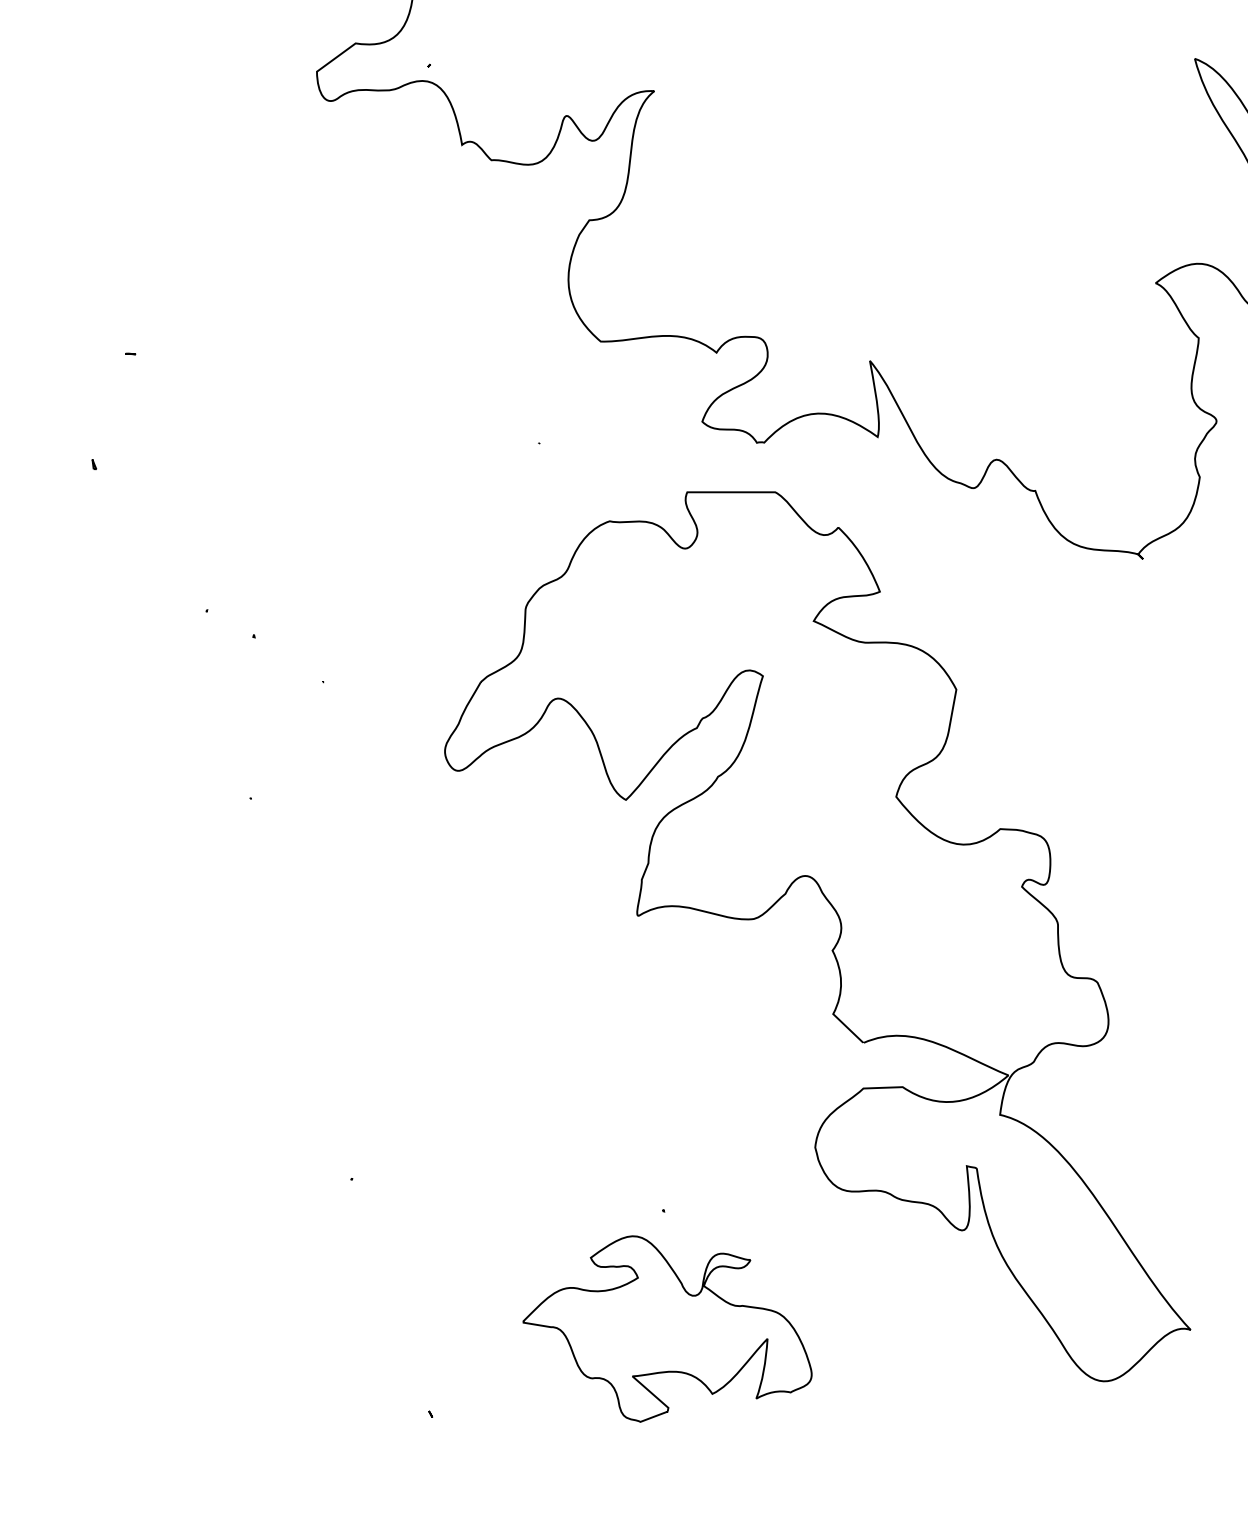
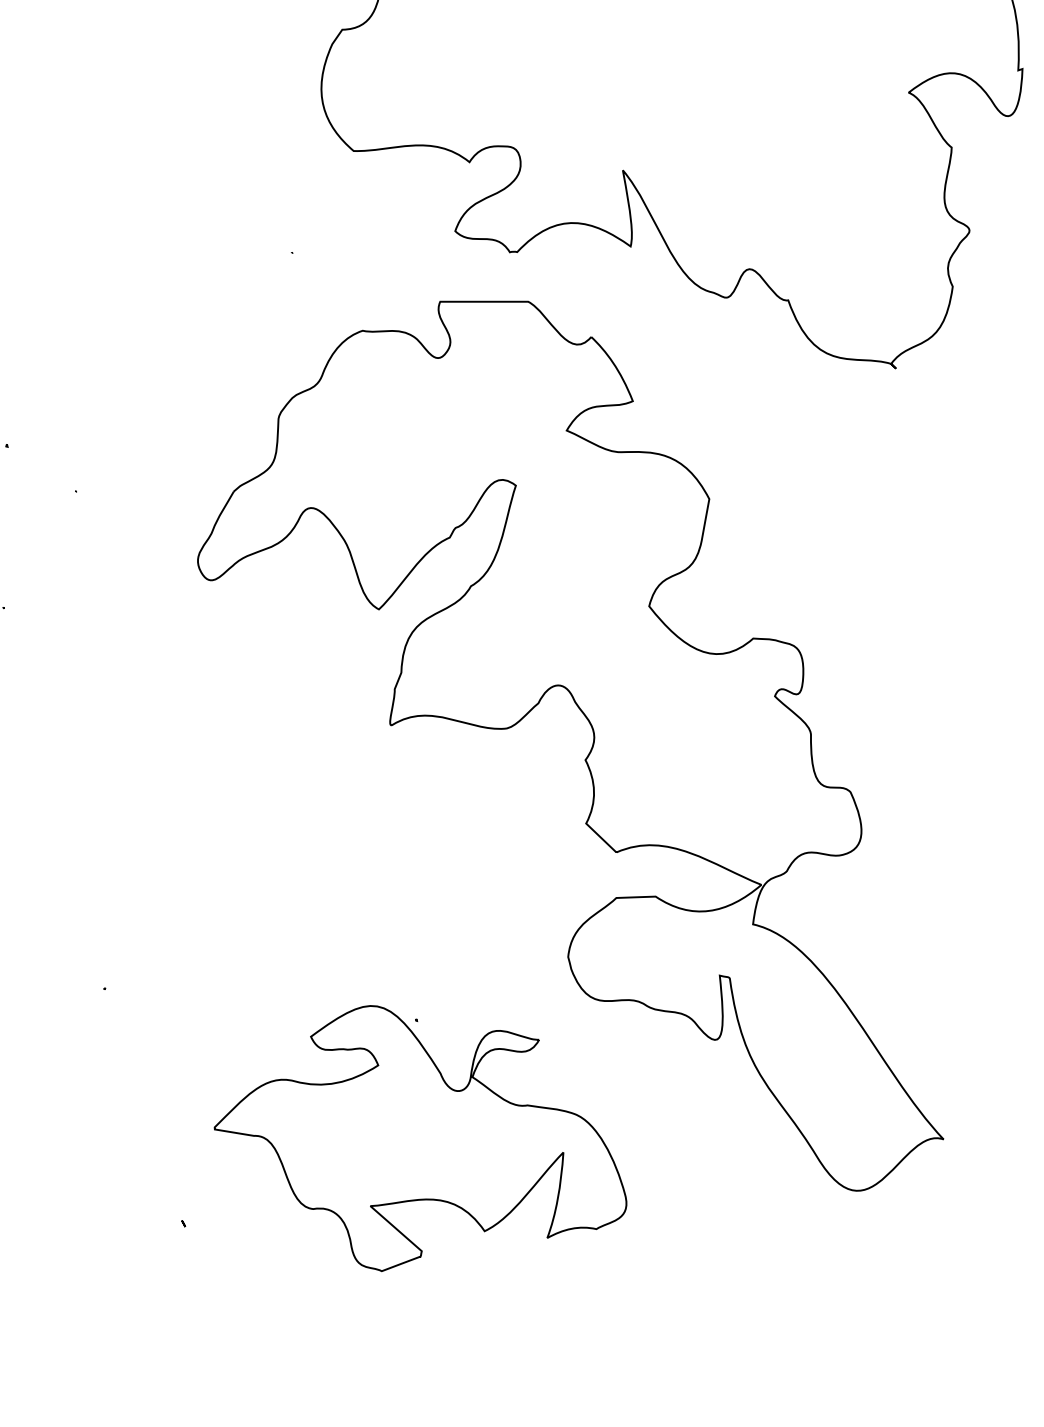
part: (667, 1328) -> (420, 1137), size x1.43

